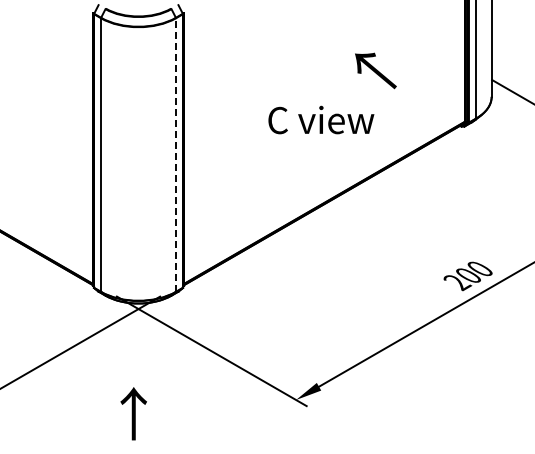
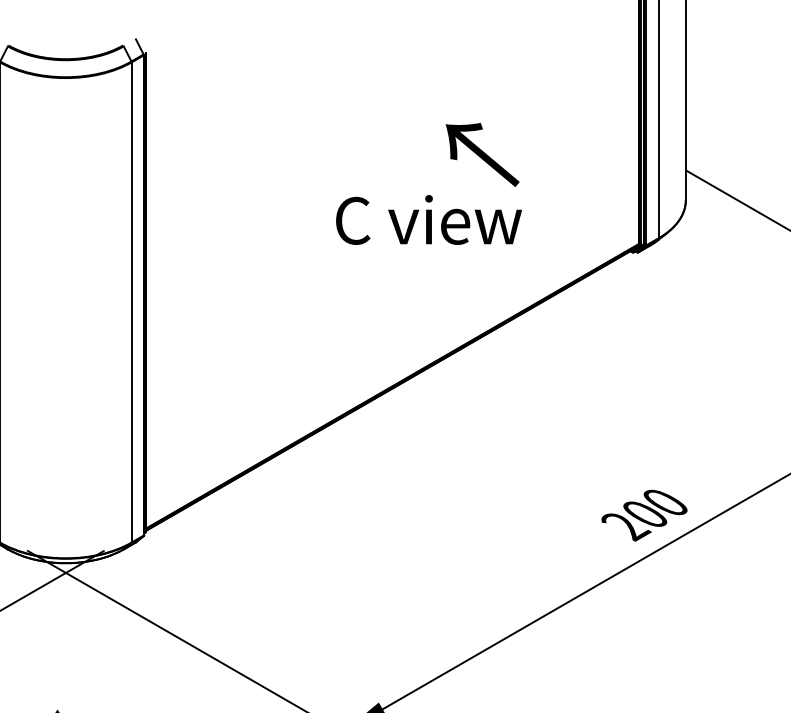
text: (321, 119) -> (429, 219), moved
line: (176, 155) -> (132, 303), dashed -> solid

